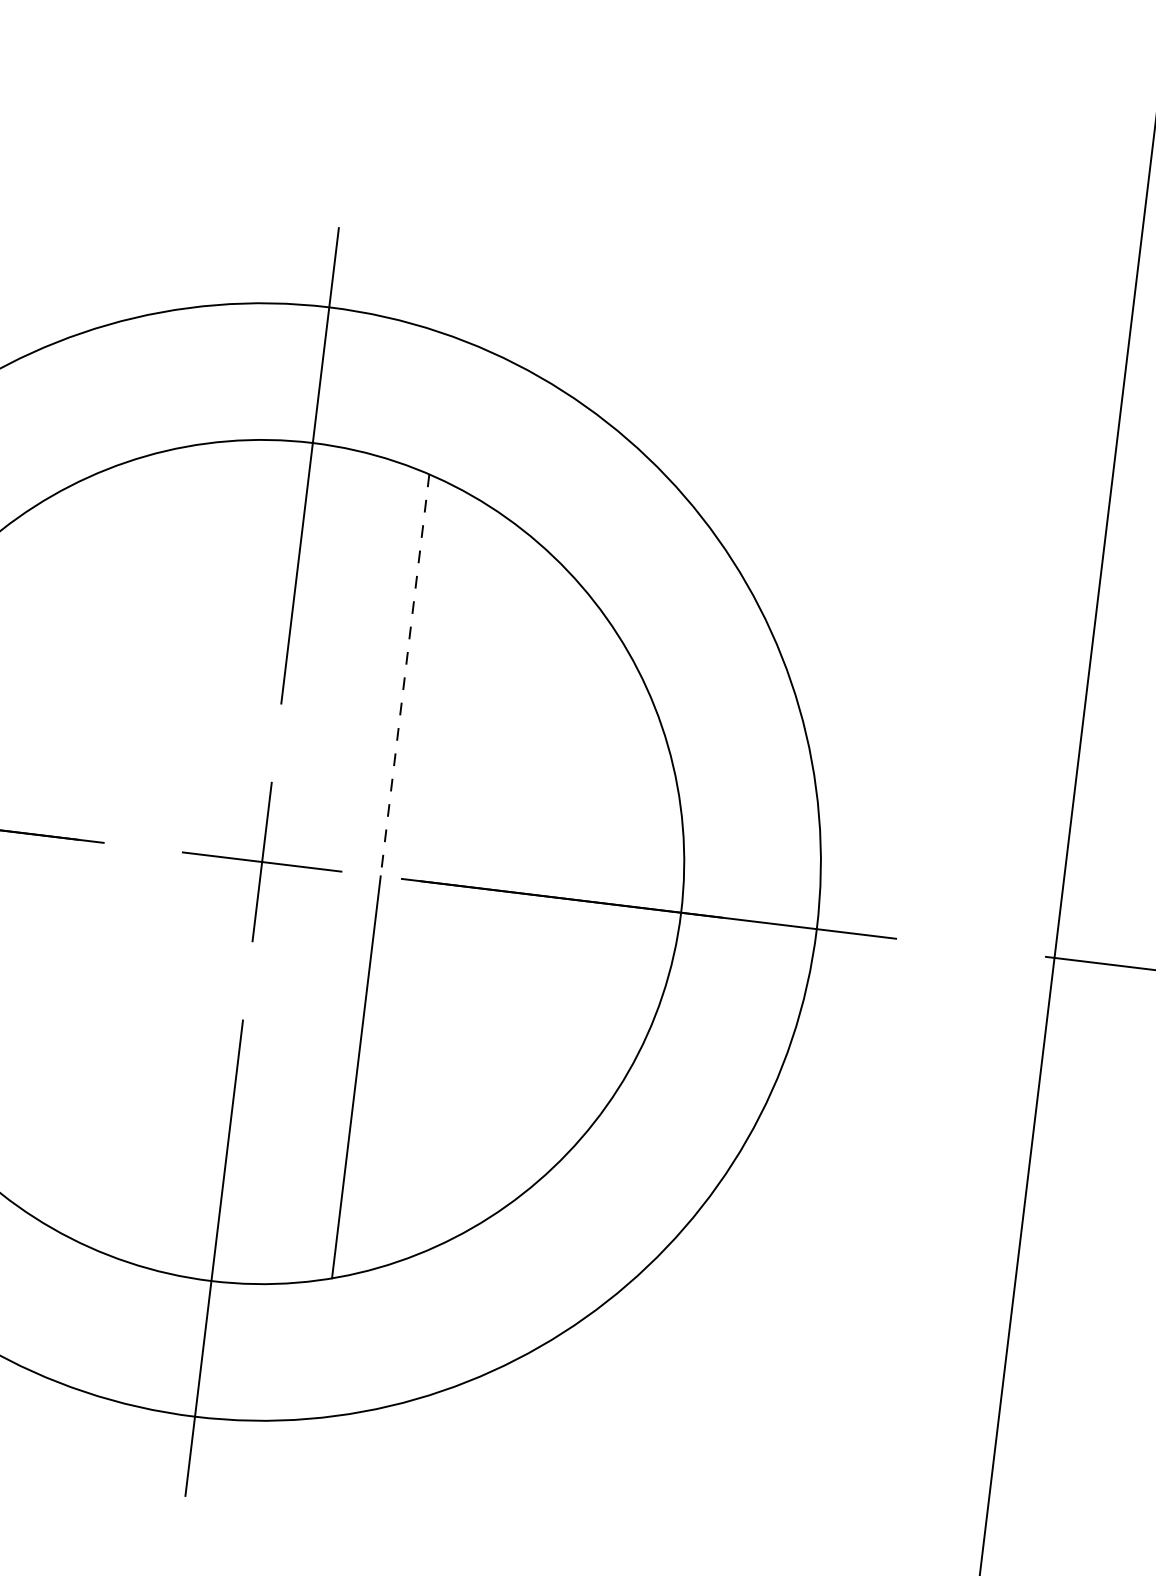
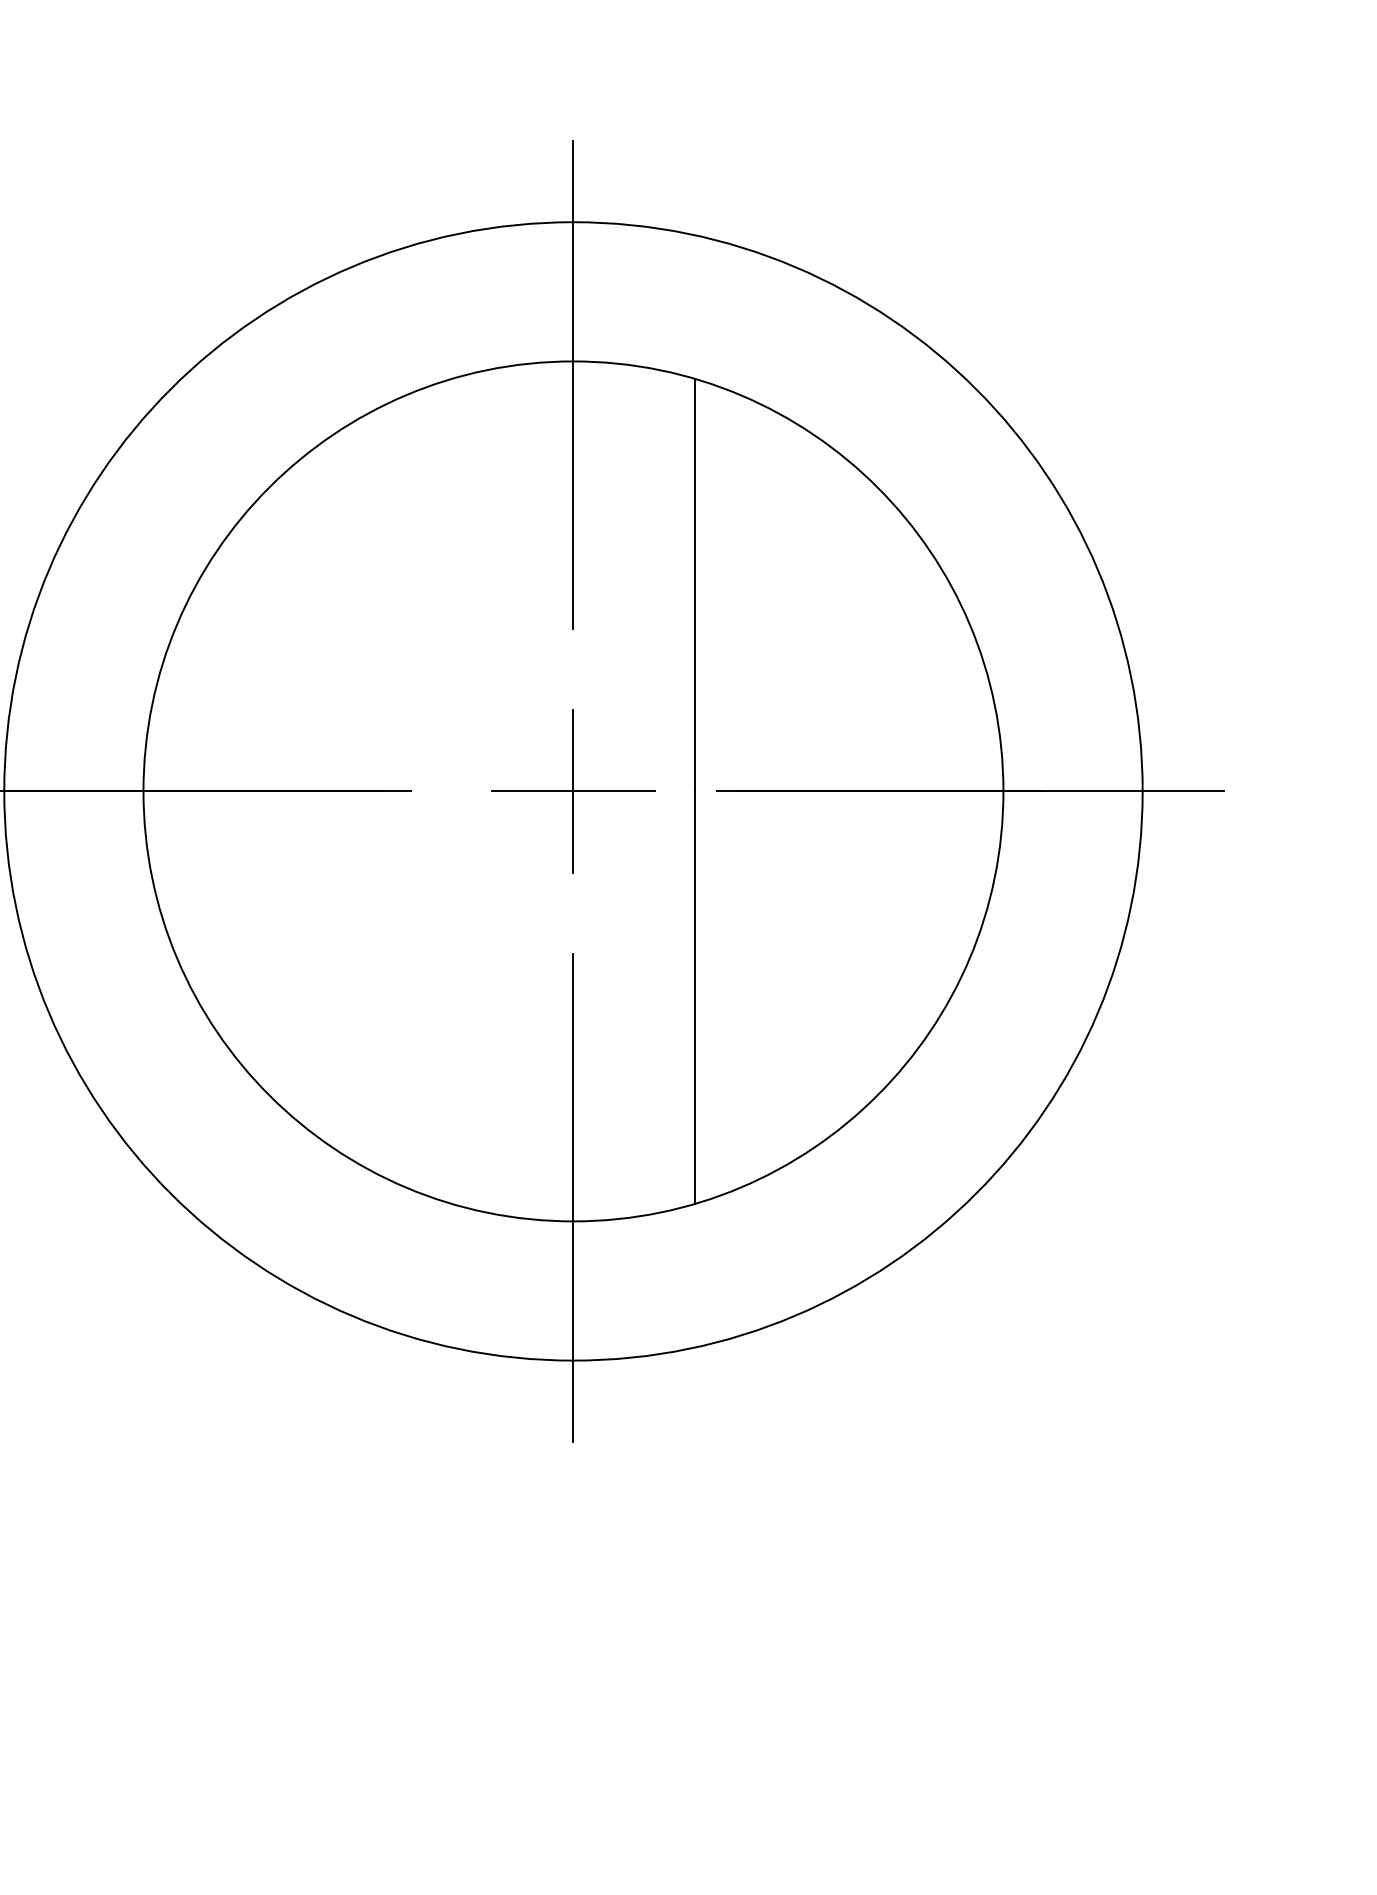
line: (405, 675) -> (695, 585), dashed -> solid

